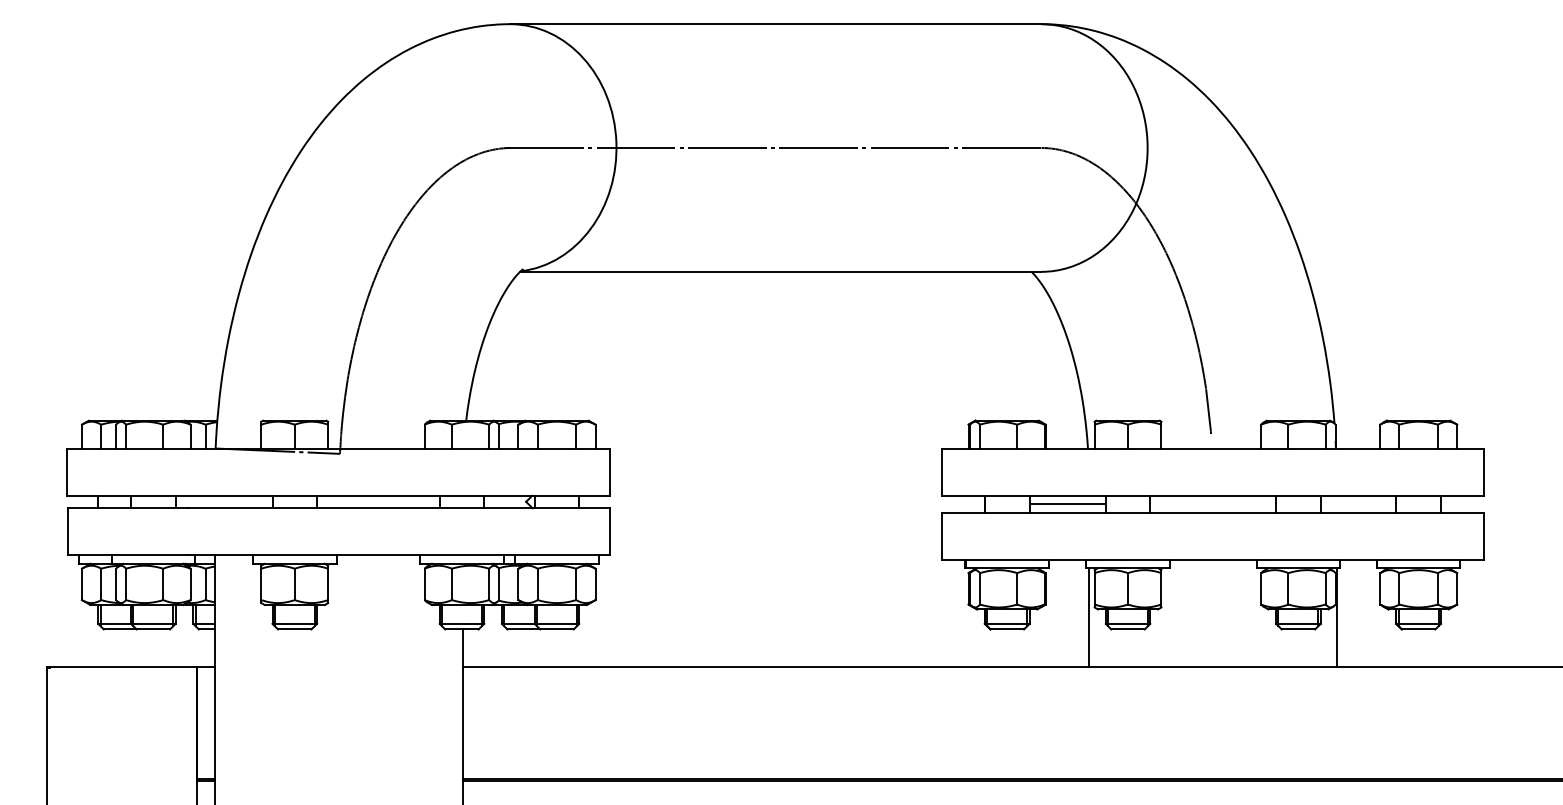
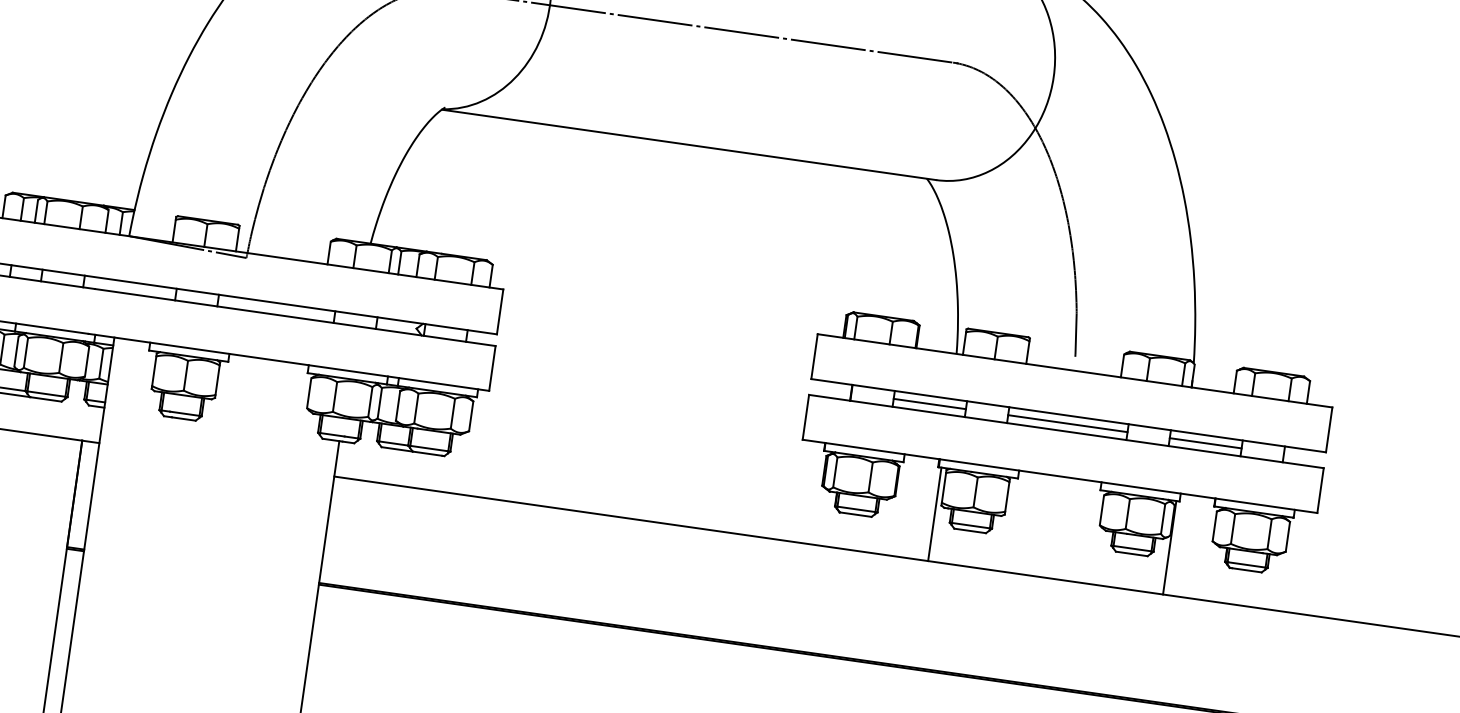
line: (1213, 504) -> (1068, 423), added
line: (1358, 504) -> (1205, 443), added

